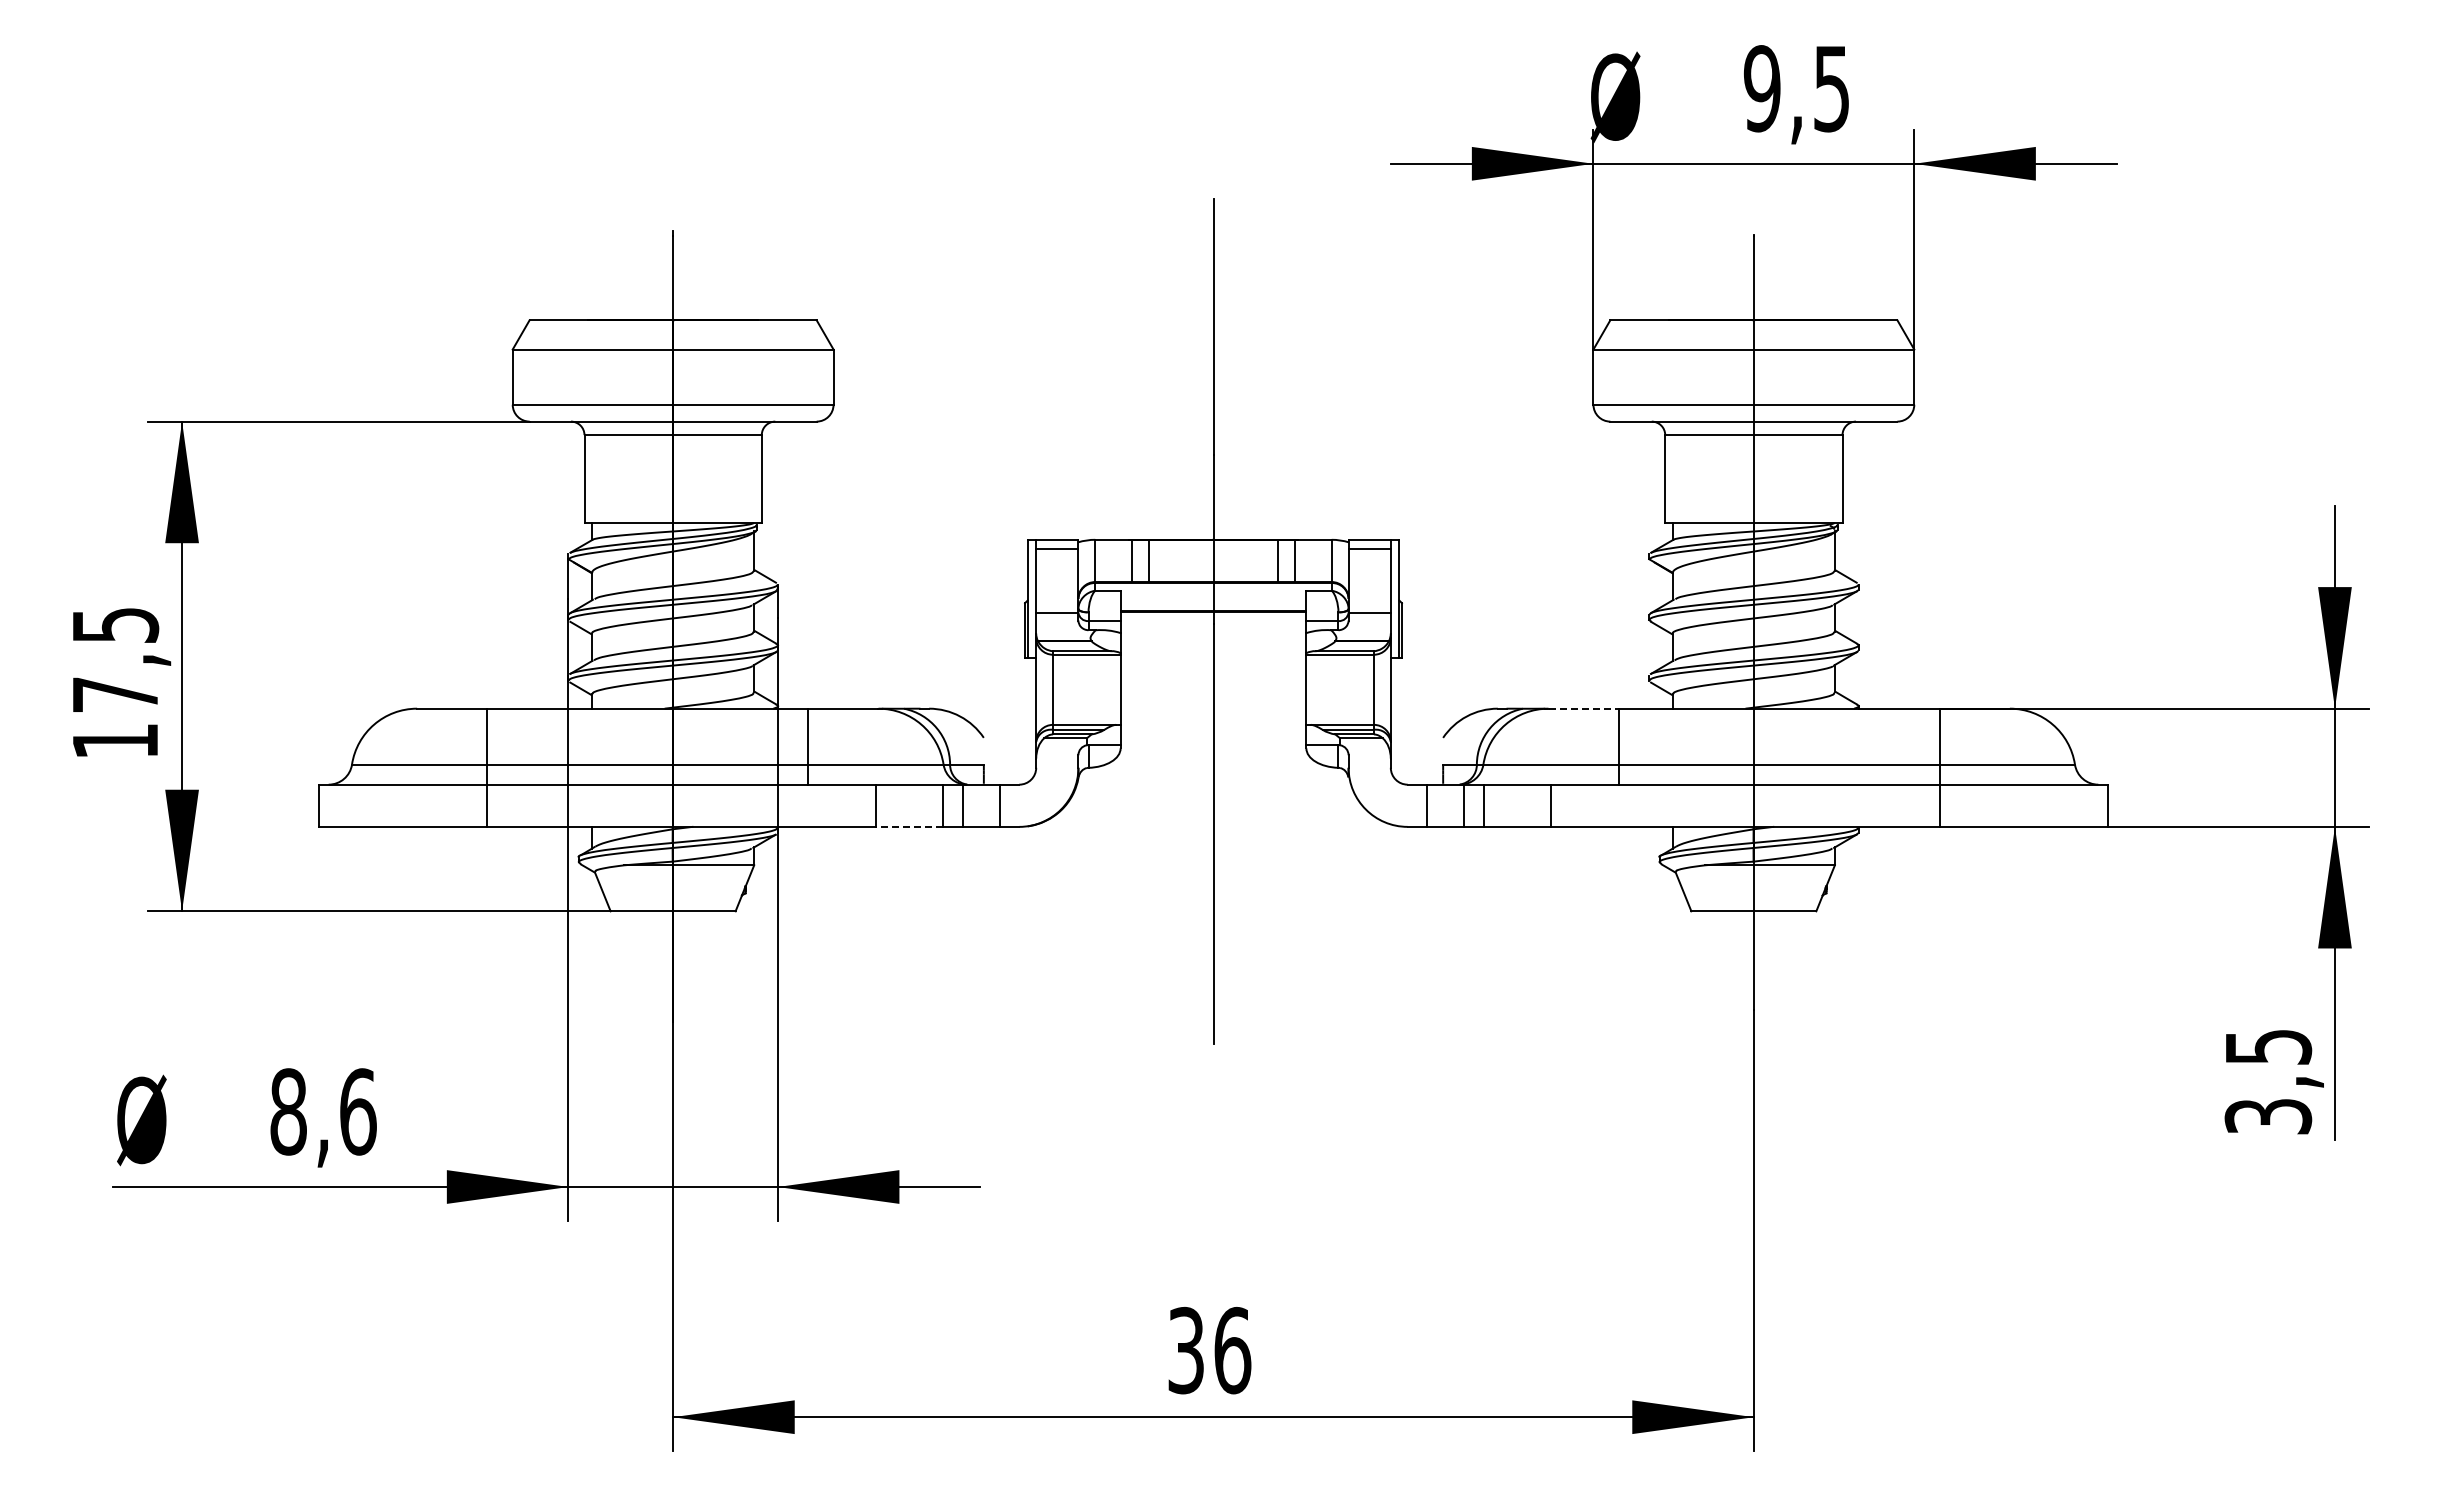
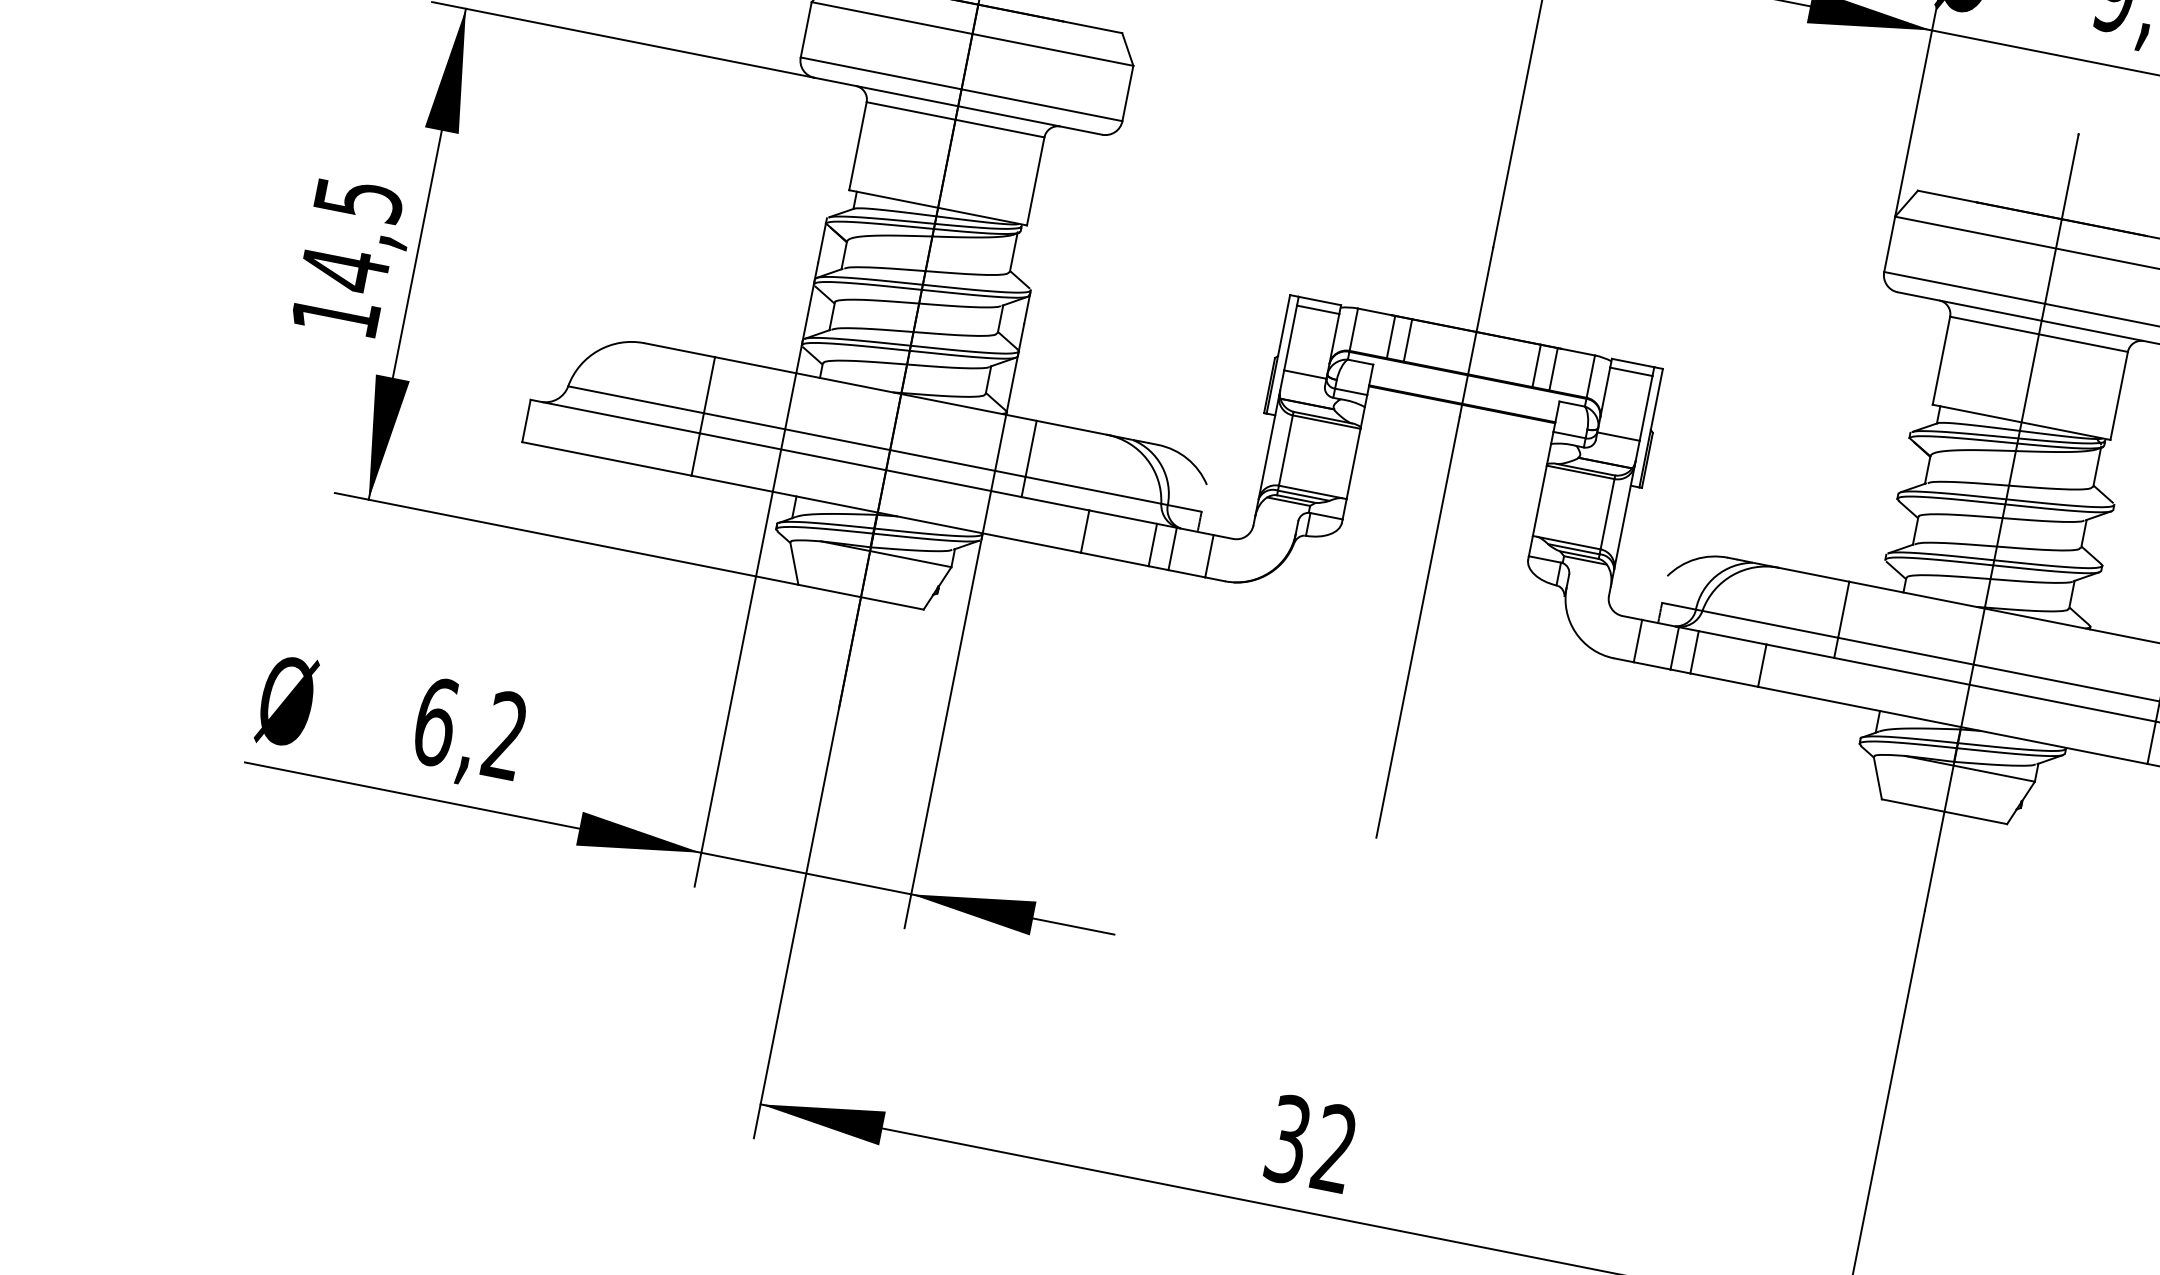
text: (115, 694) -> (345, 269), 17,5 -> 14,5
line: (1584, 708) -> (1814, 574), dashed -> solid
line: (909, 826) -> (1114, 559), dashed -> solid
text: (323, 1111) -> (470, 728), 8,6 -> 6,2
text: (1232, 1350) -> (1334, 1148), 36 -> 32

